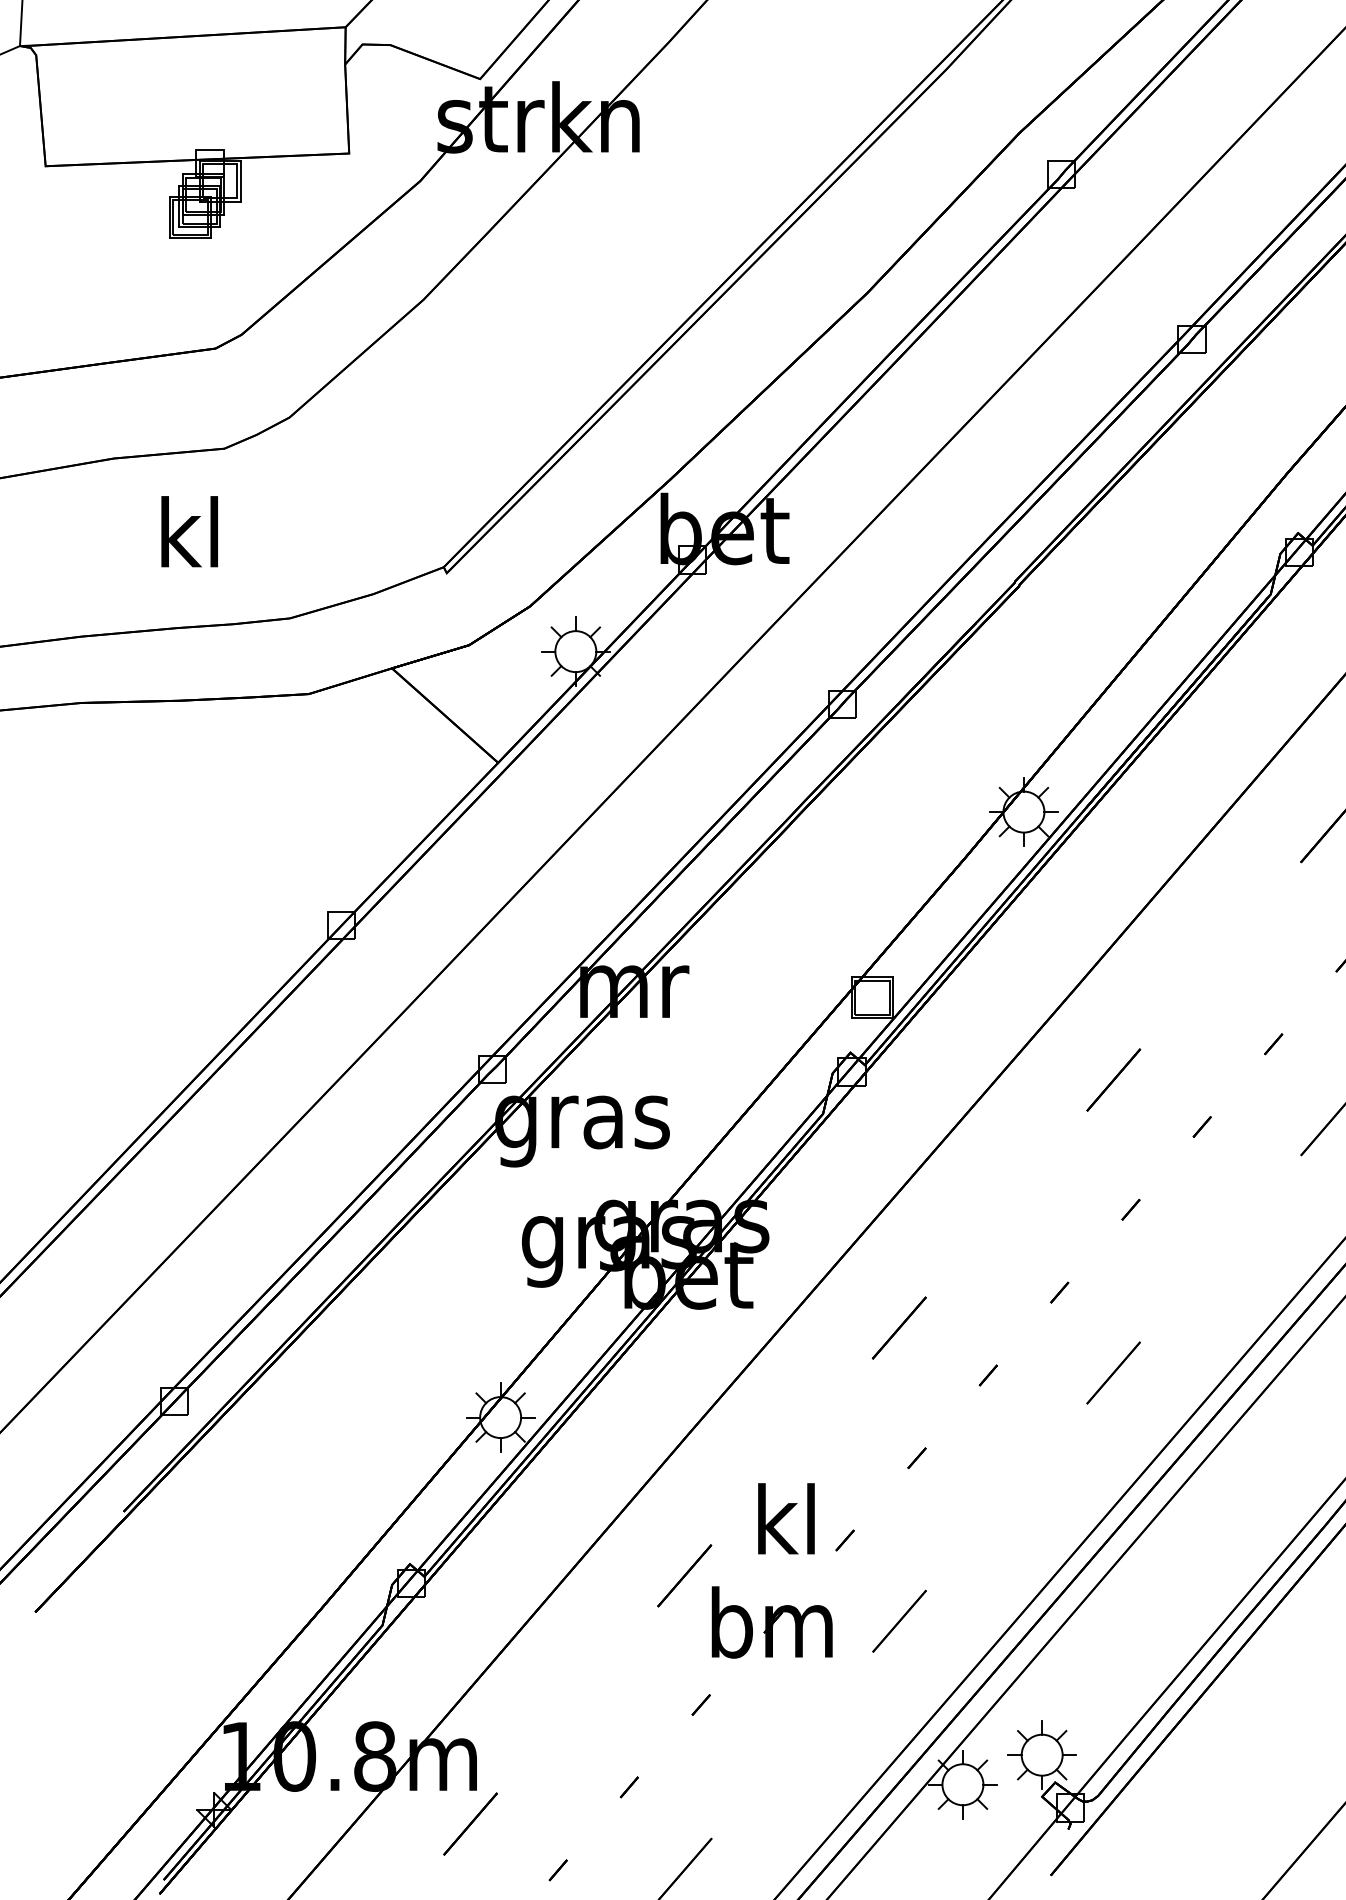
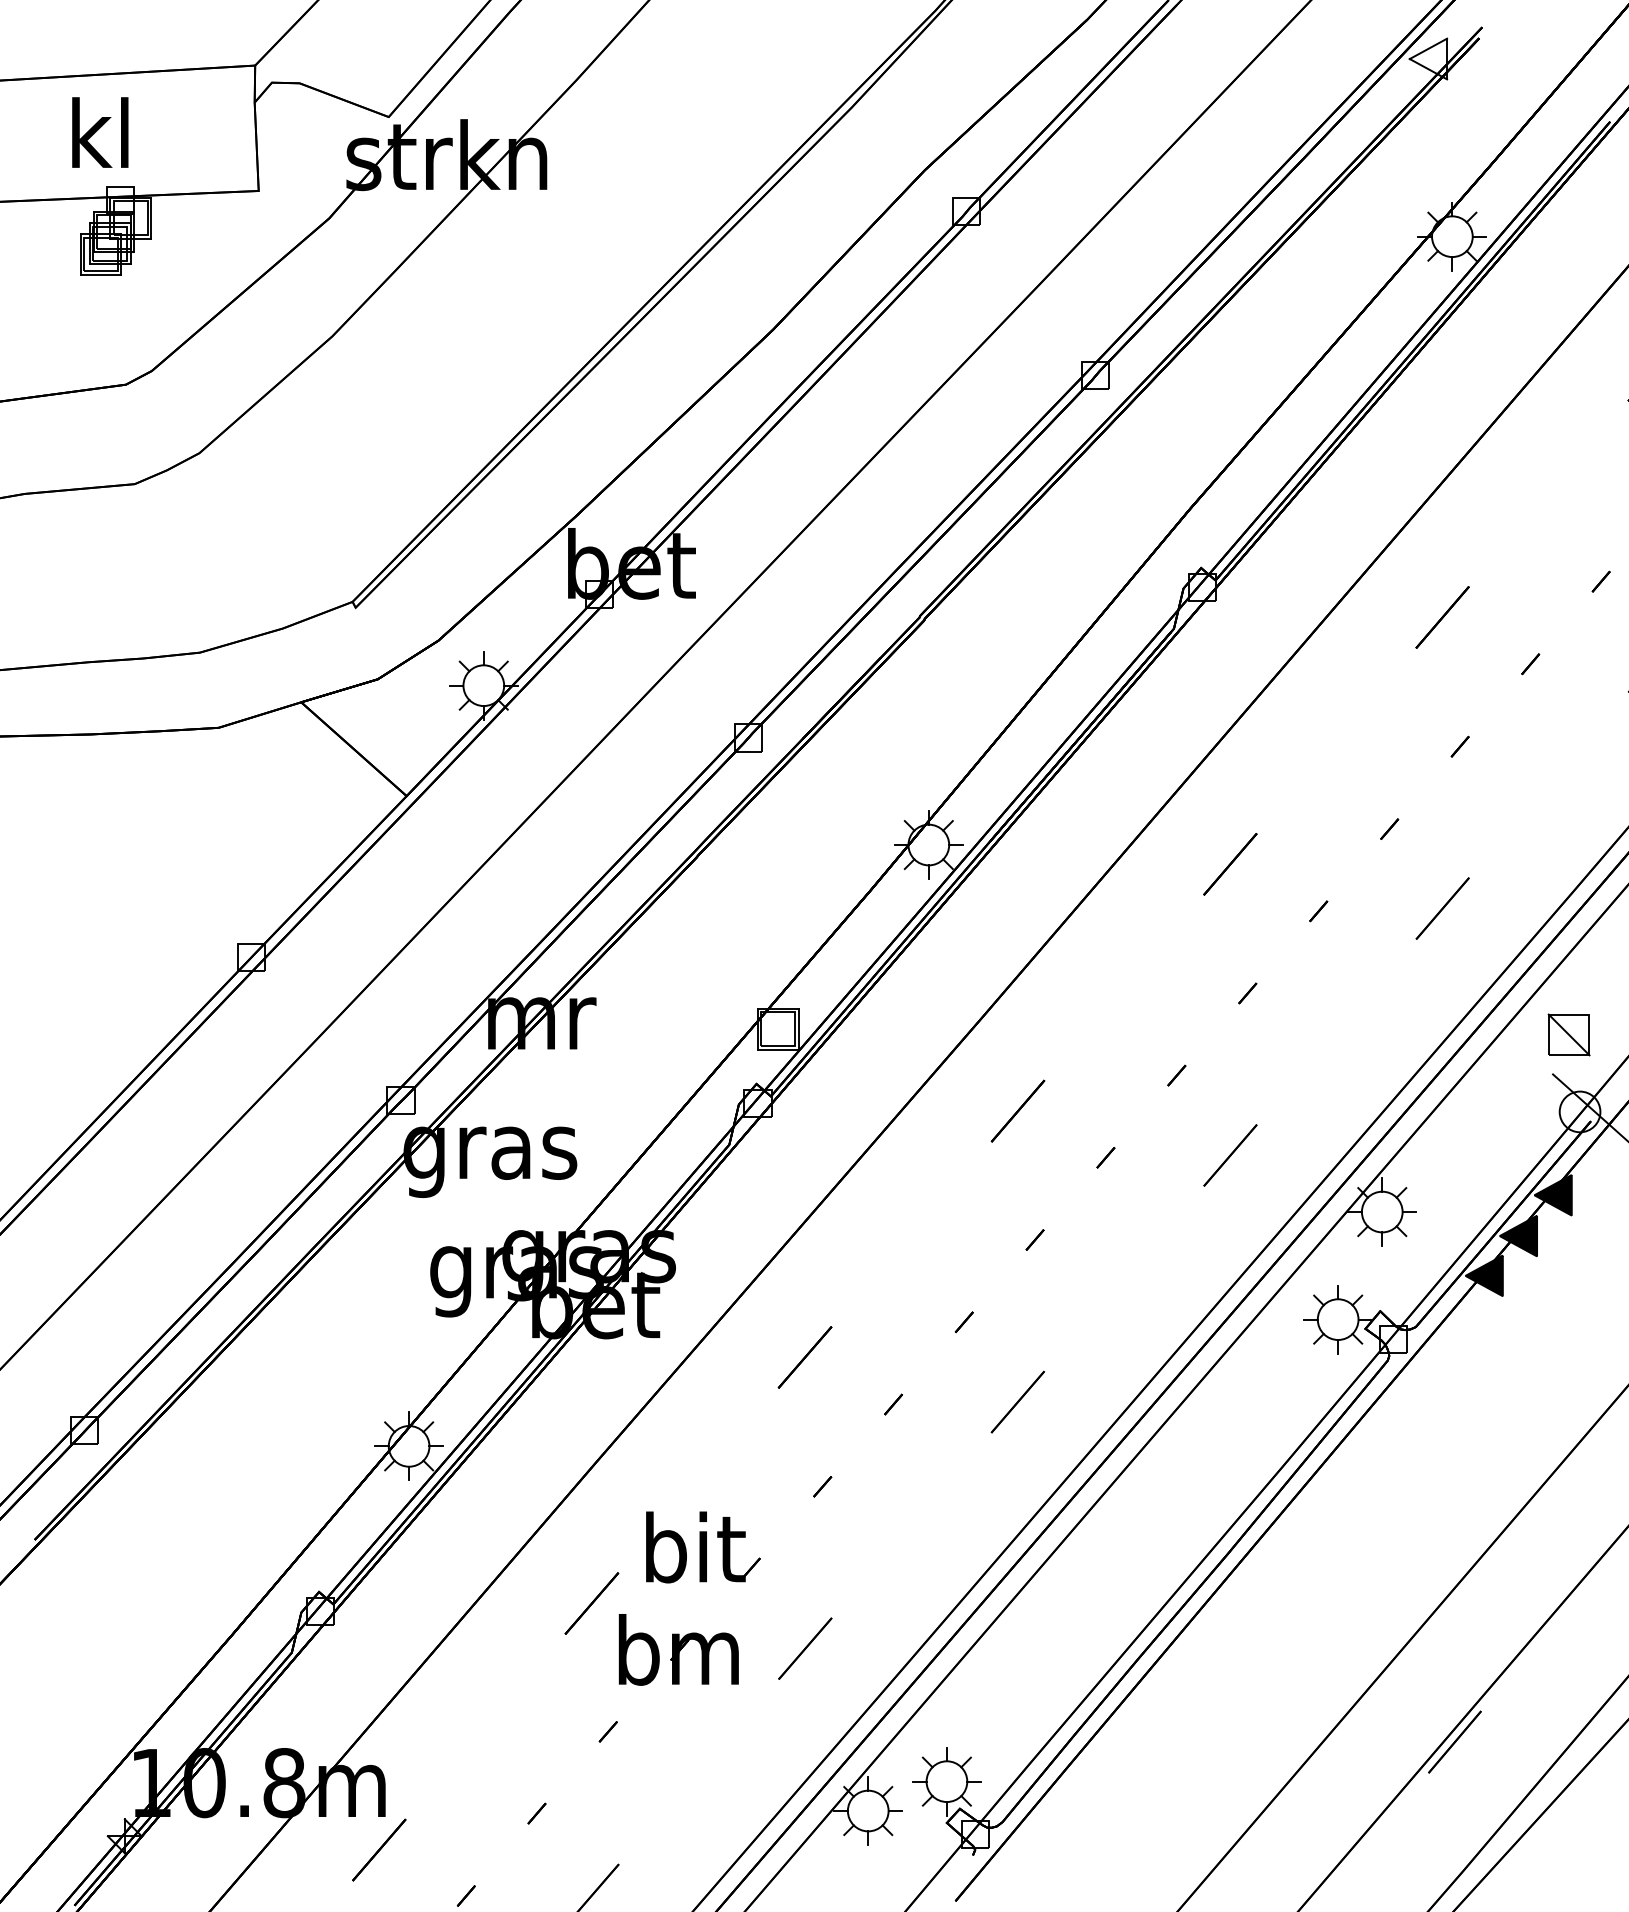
text: (189, 531) -> (100, 132), moved
text: (789, 1519) -> (695, 1547), kl -> bit

